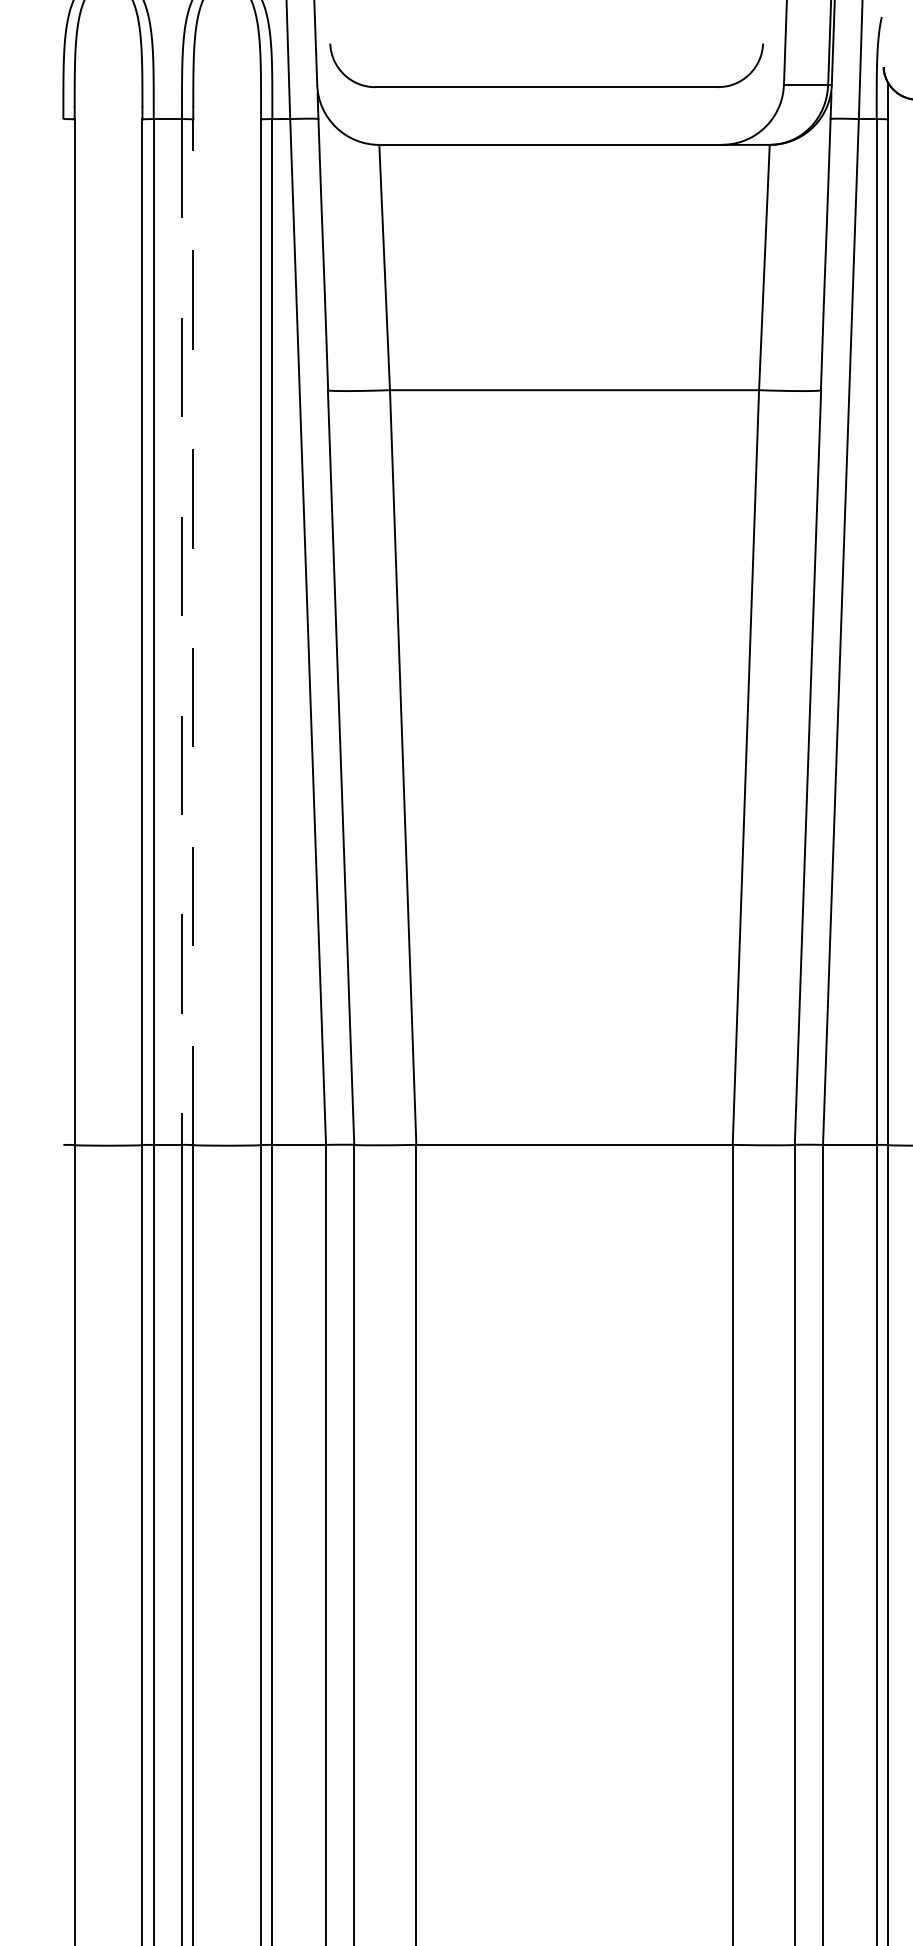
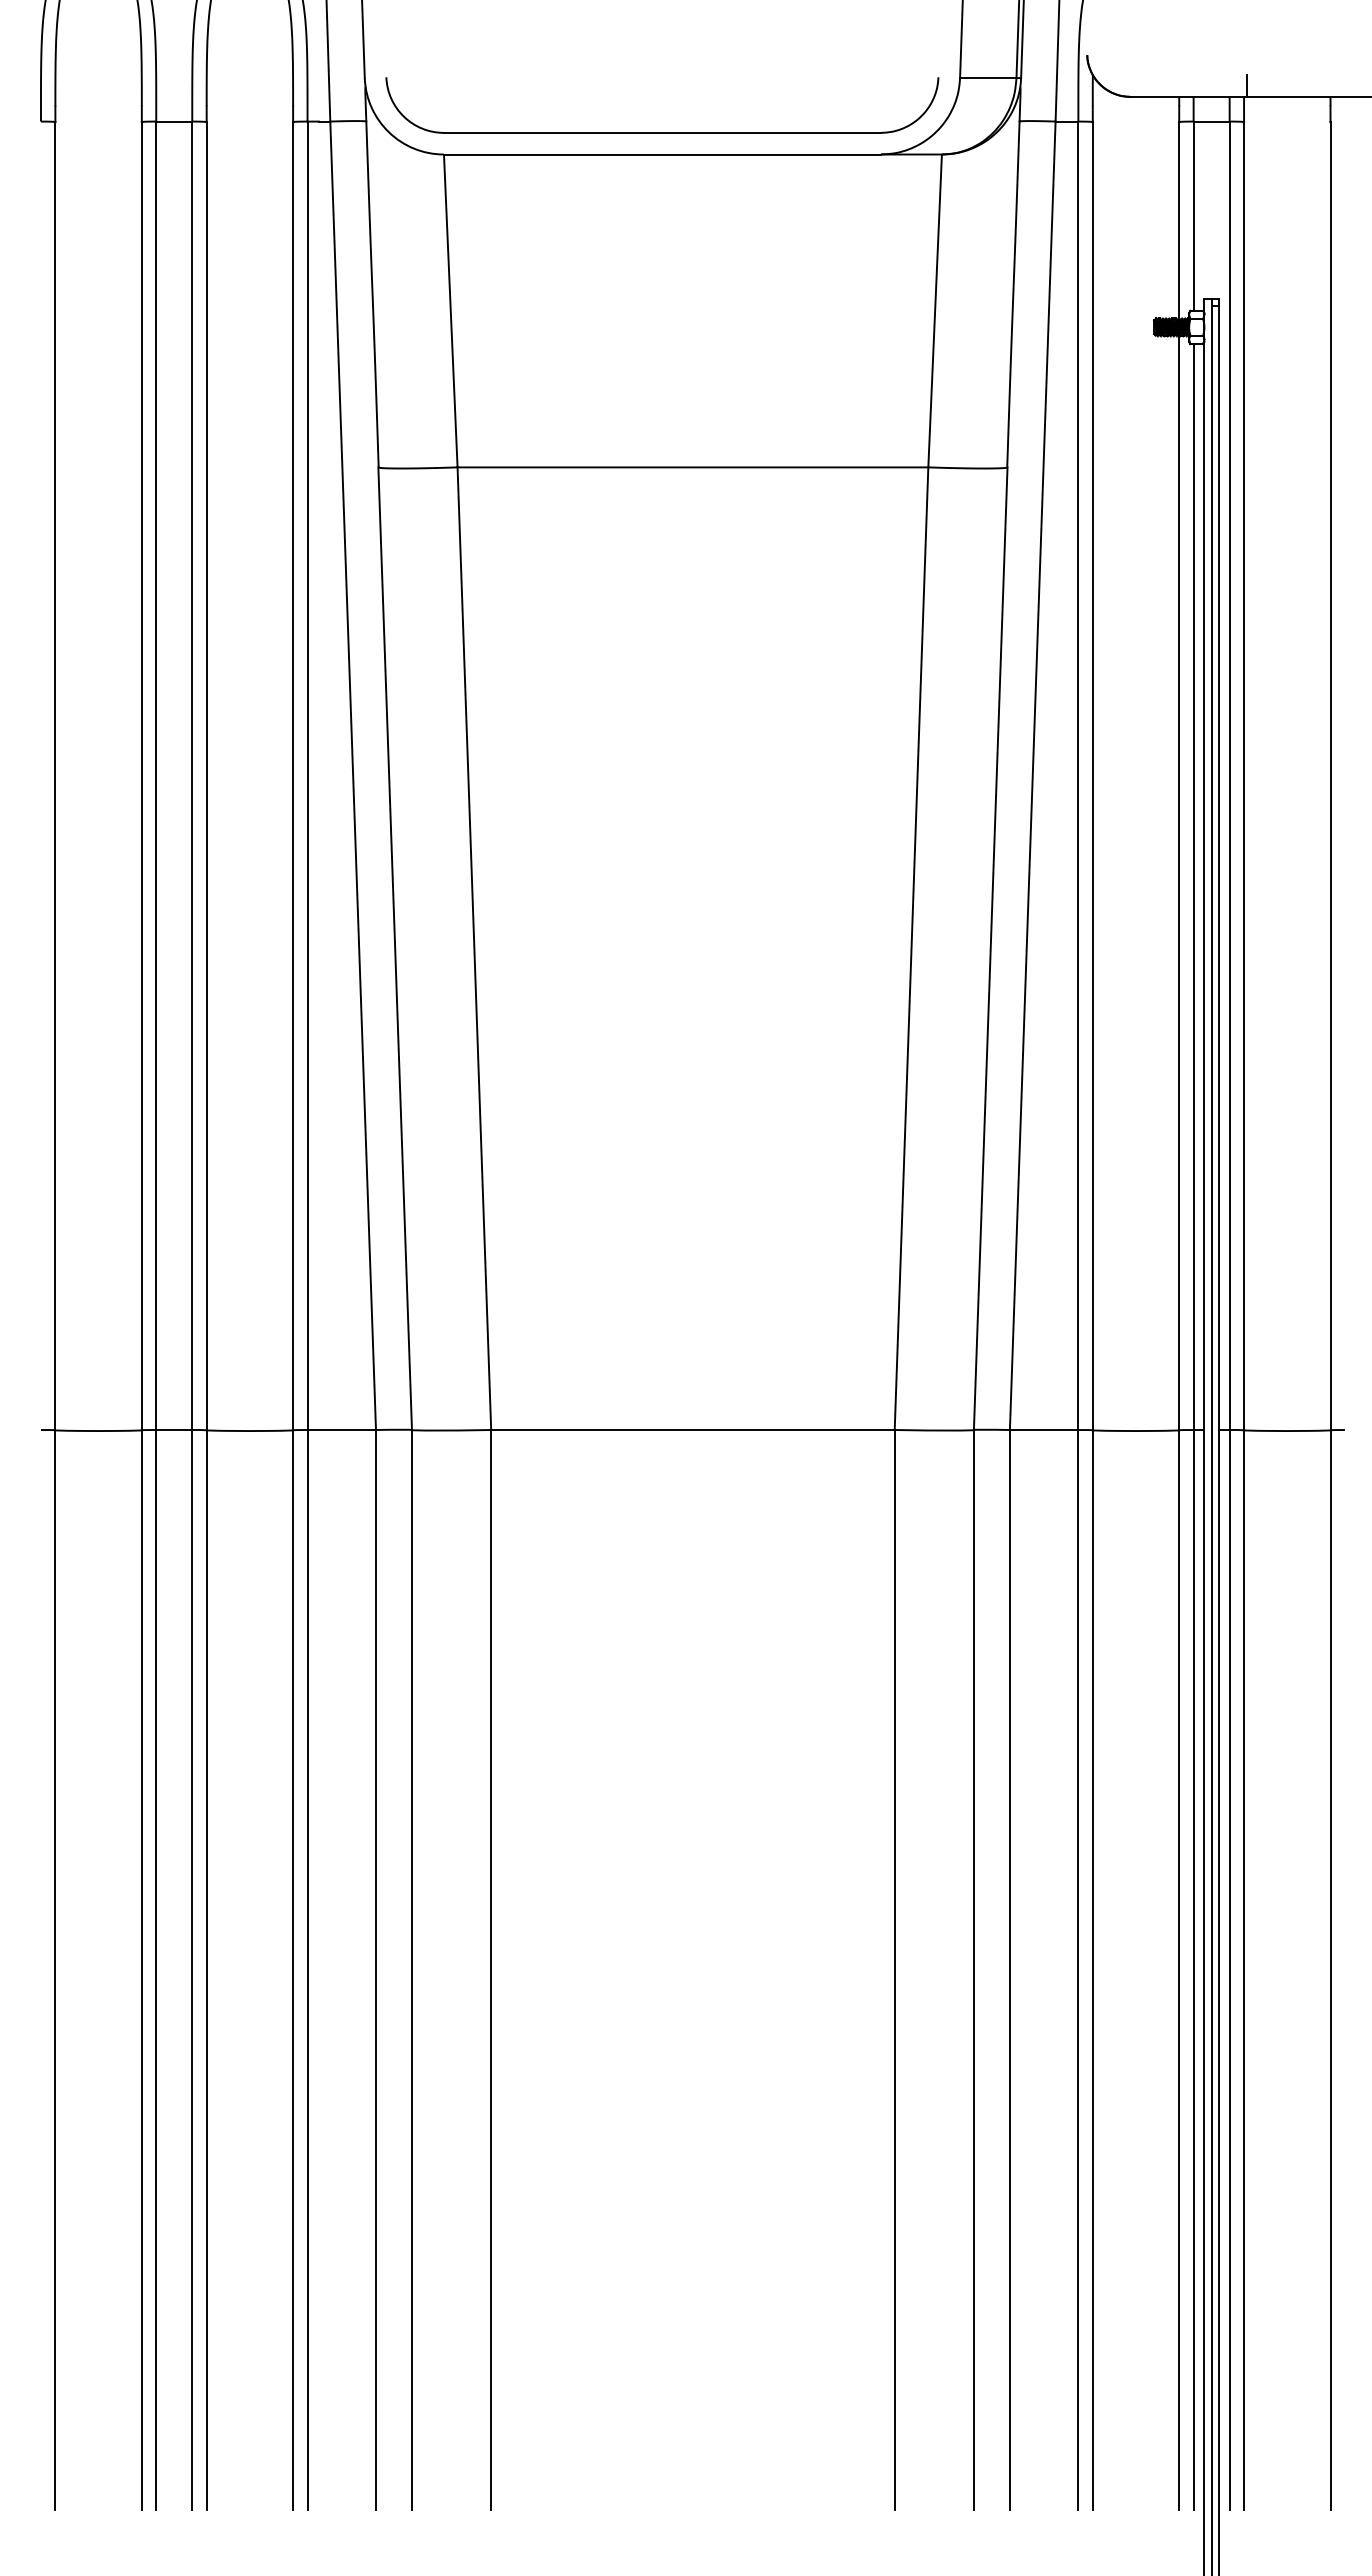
part: (546, 86) -> (662, 132), moved
line: (193, 631) -> (206, 775), dashed -> solid
line: (182, 632) -> (192, 776), dashed -> solid

